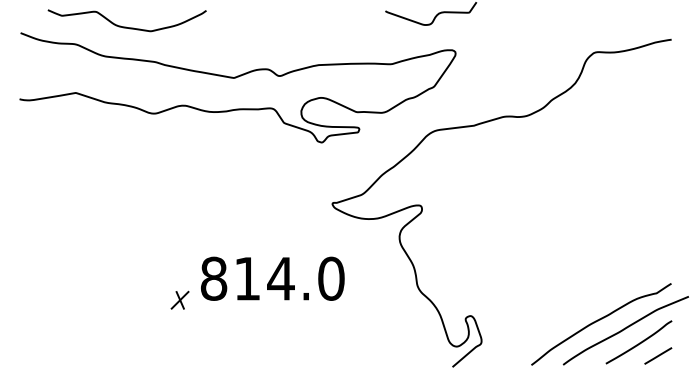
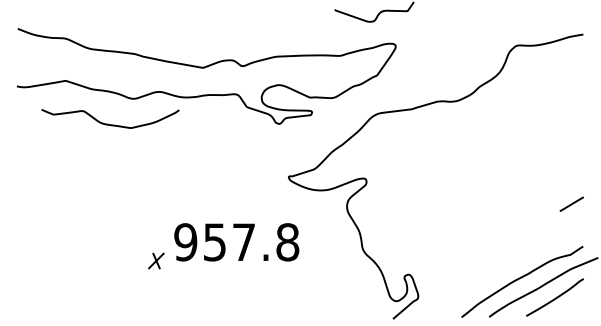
curve: (126, 26) -> (109, 123), moved
text: (272, 278) -> (236, 242), 814.0 -> 957.8
line: (658, 355) -> (571, 203), moved

